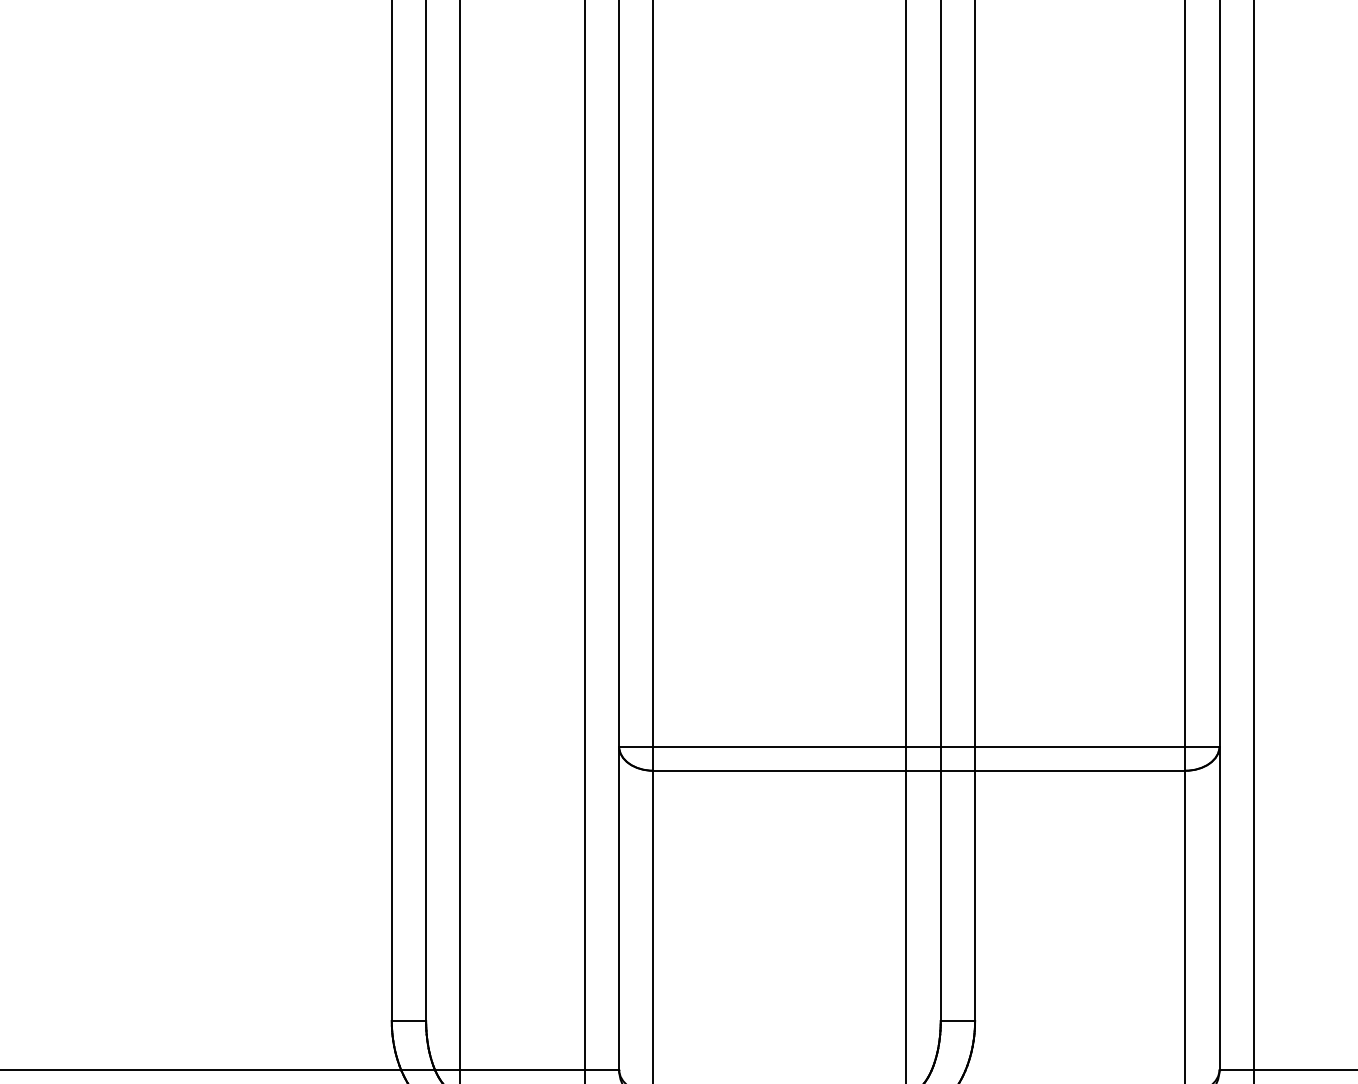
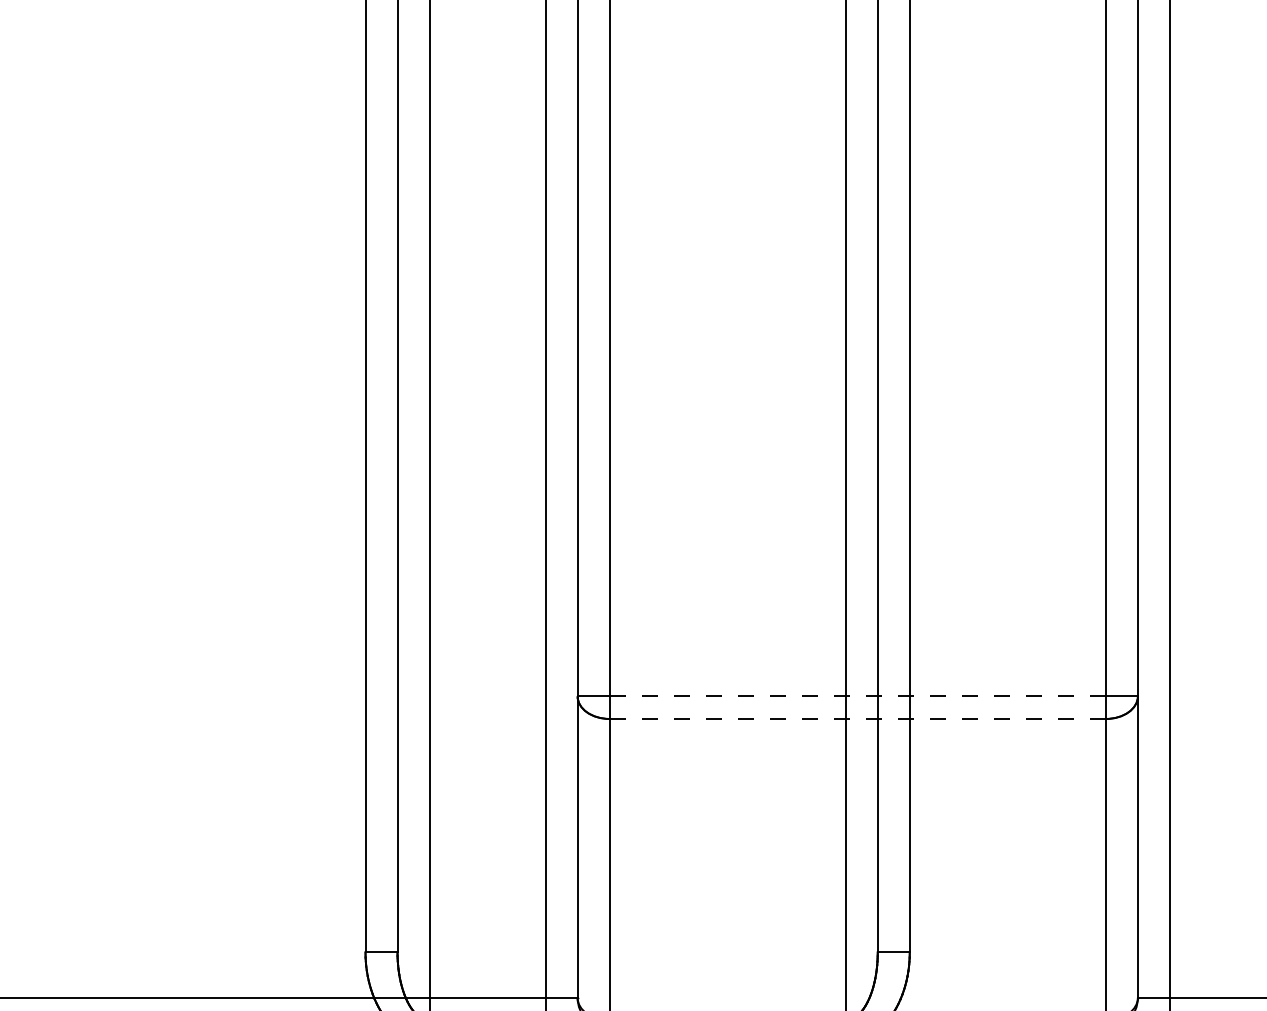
line: (919, 746) -> (857, 696), solid -> dashed
line: (919, 770) -> (857, 718), solid -> dashed

